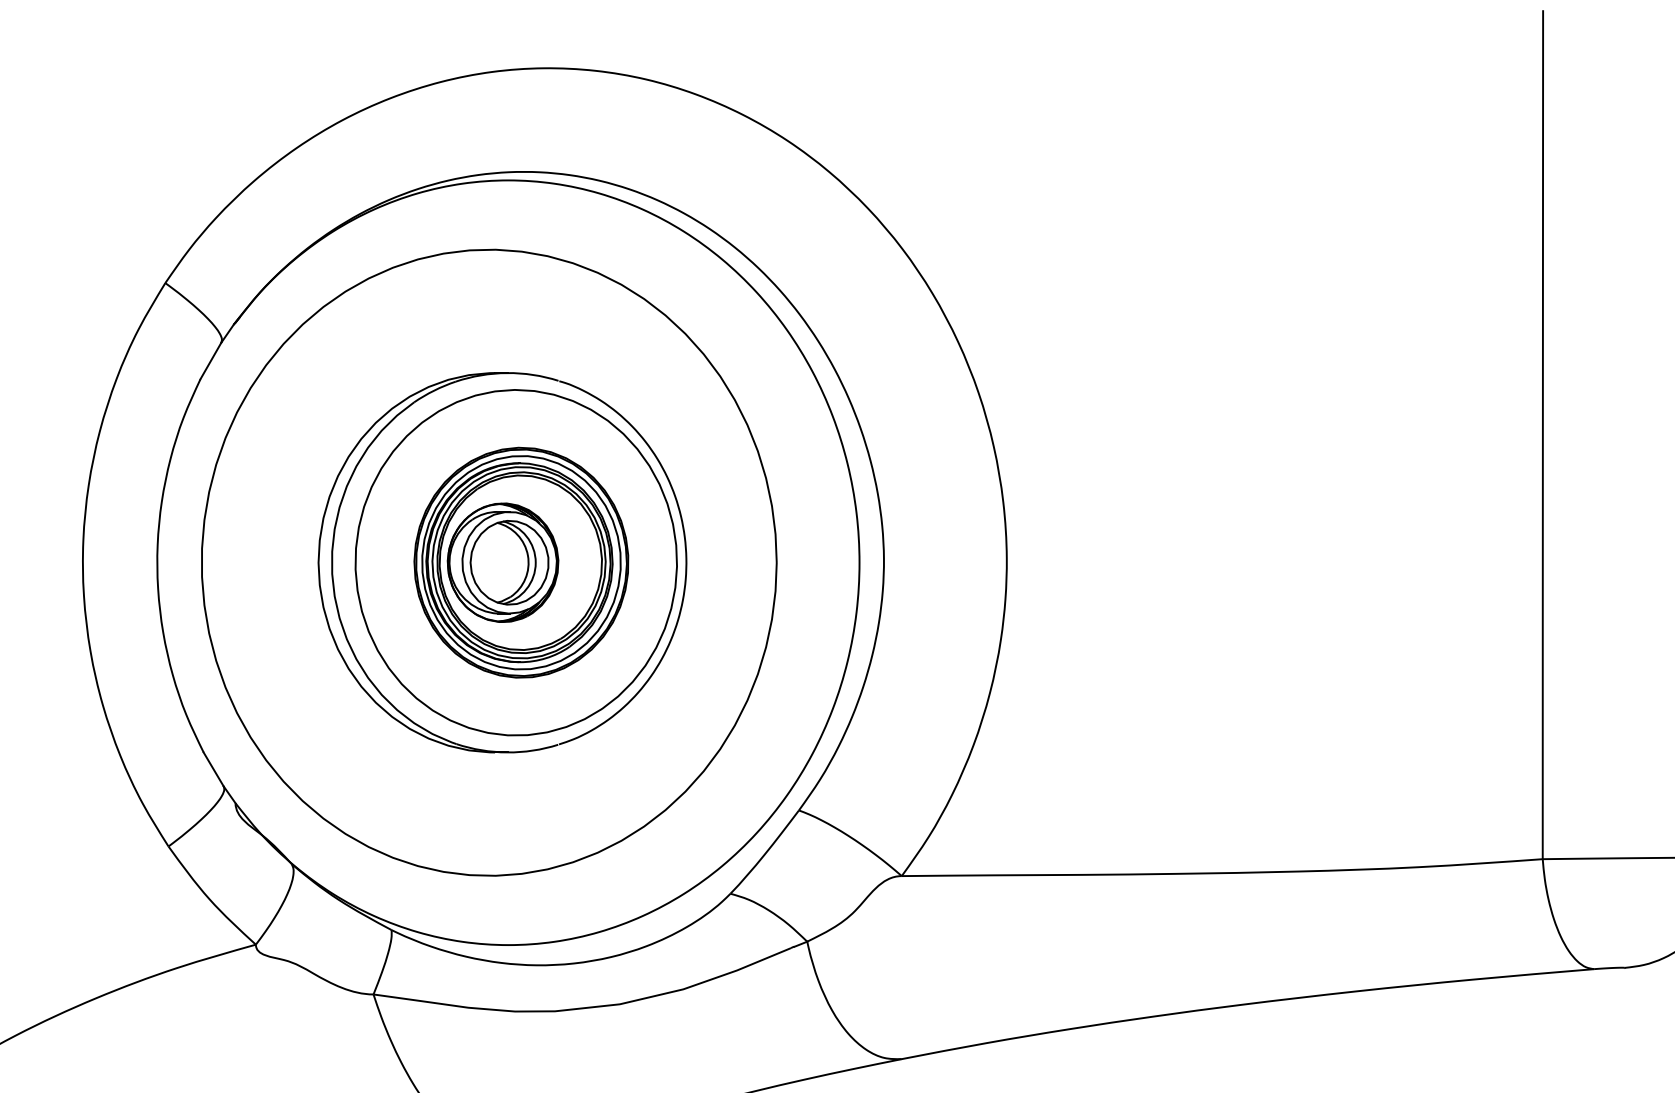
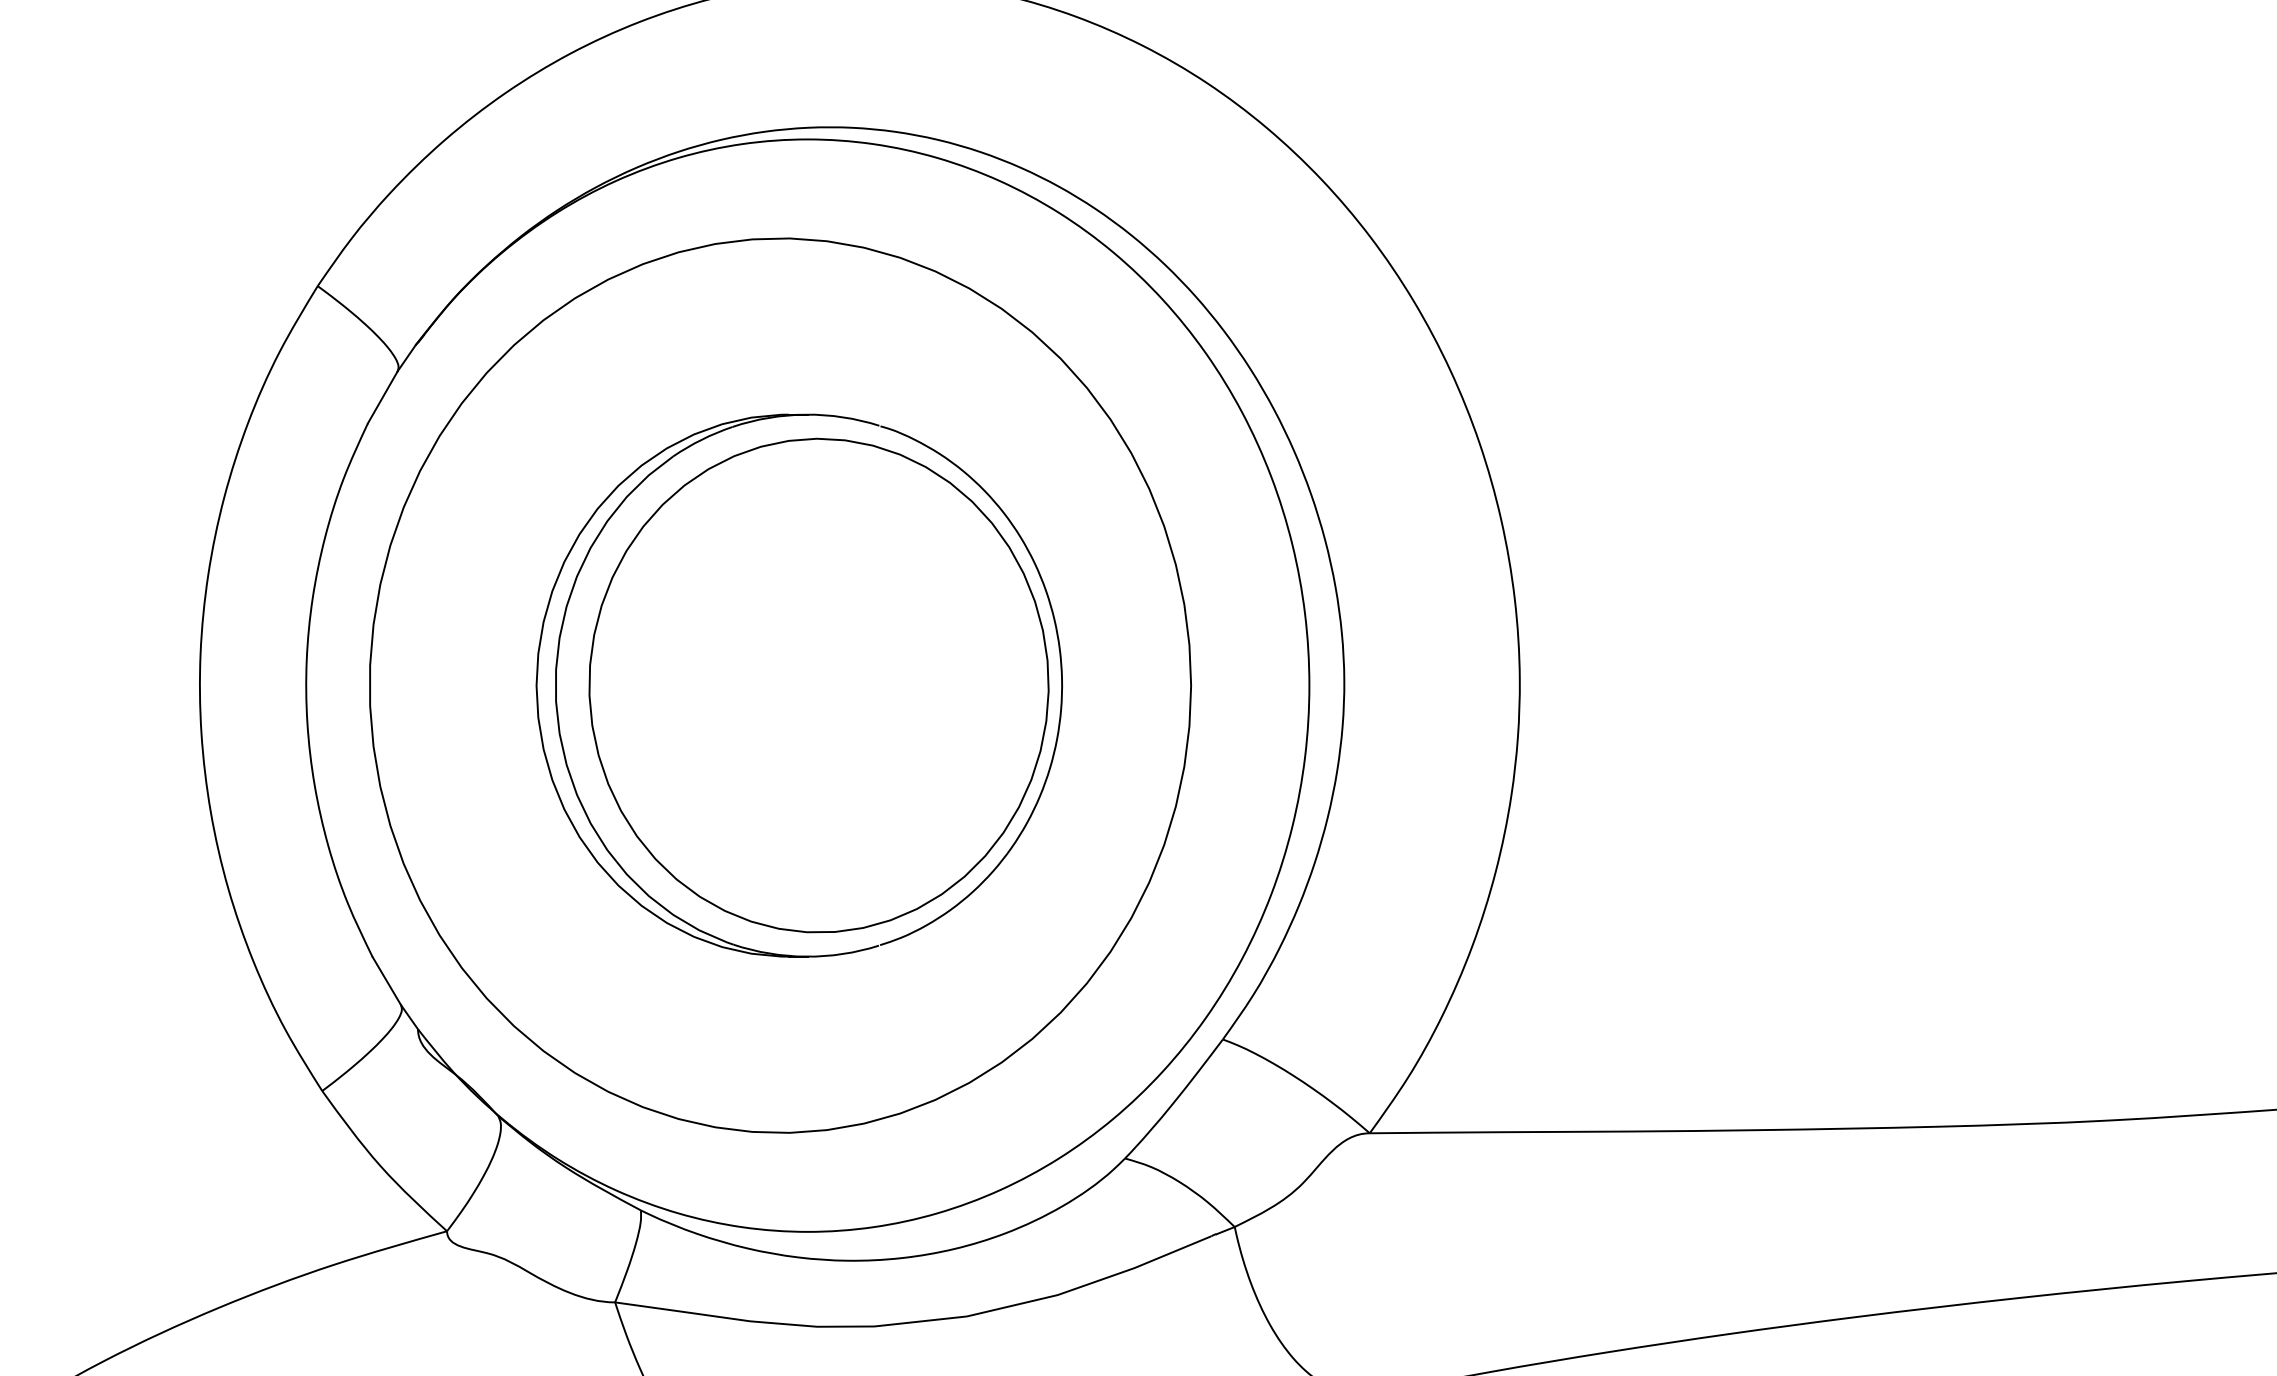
part: (521, 562) -> (826, 685), removed

